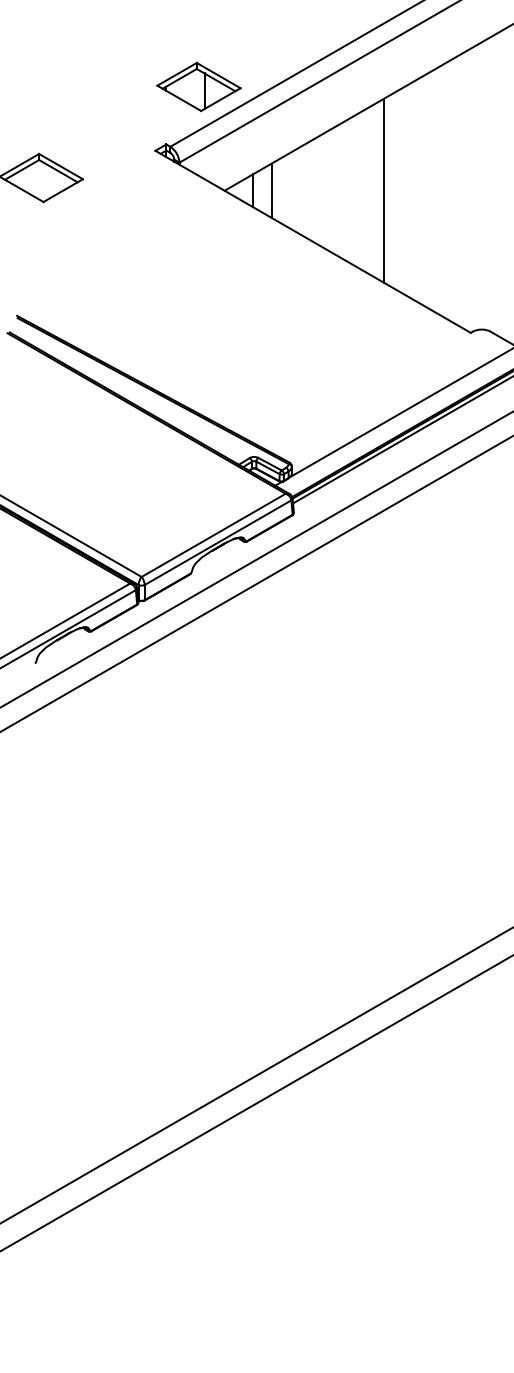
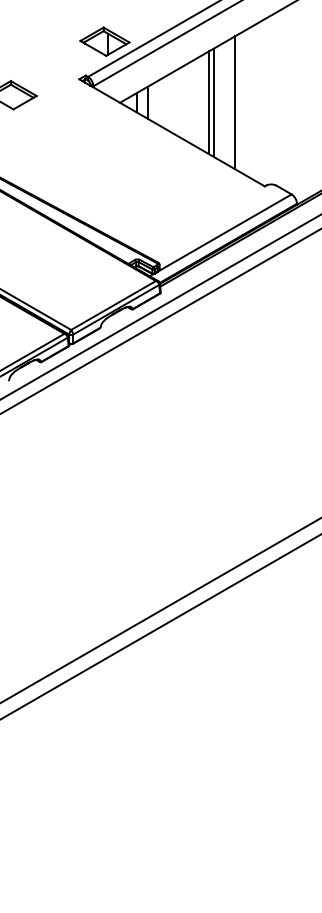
line: (376, 190) -> (209, 102), added
line: (420, 190) -> (235, 102), added

